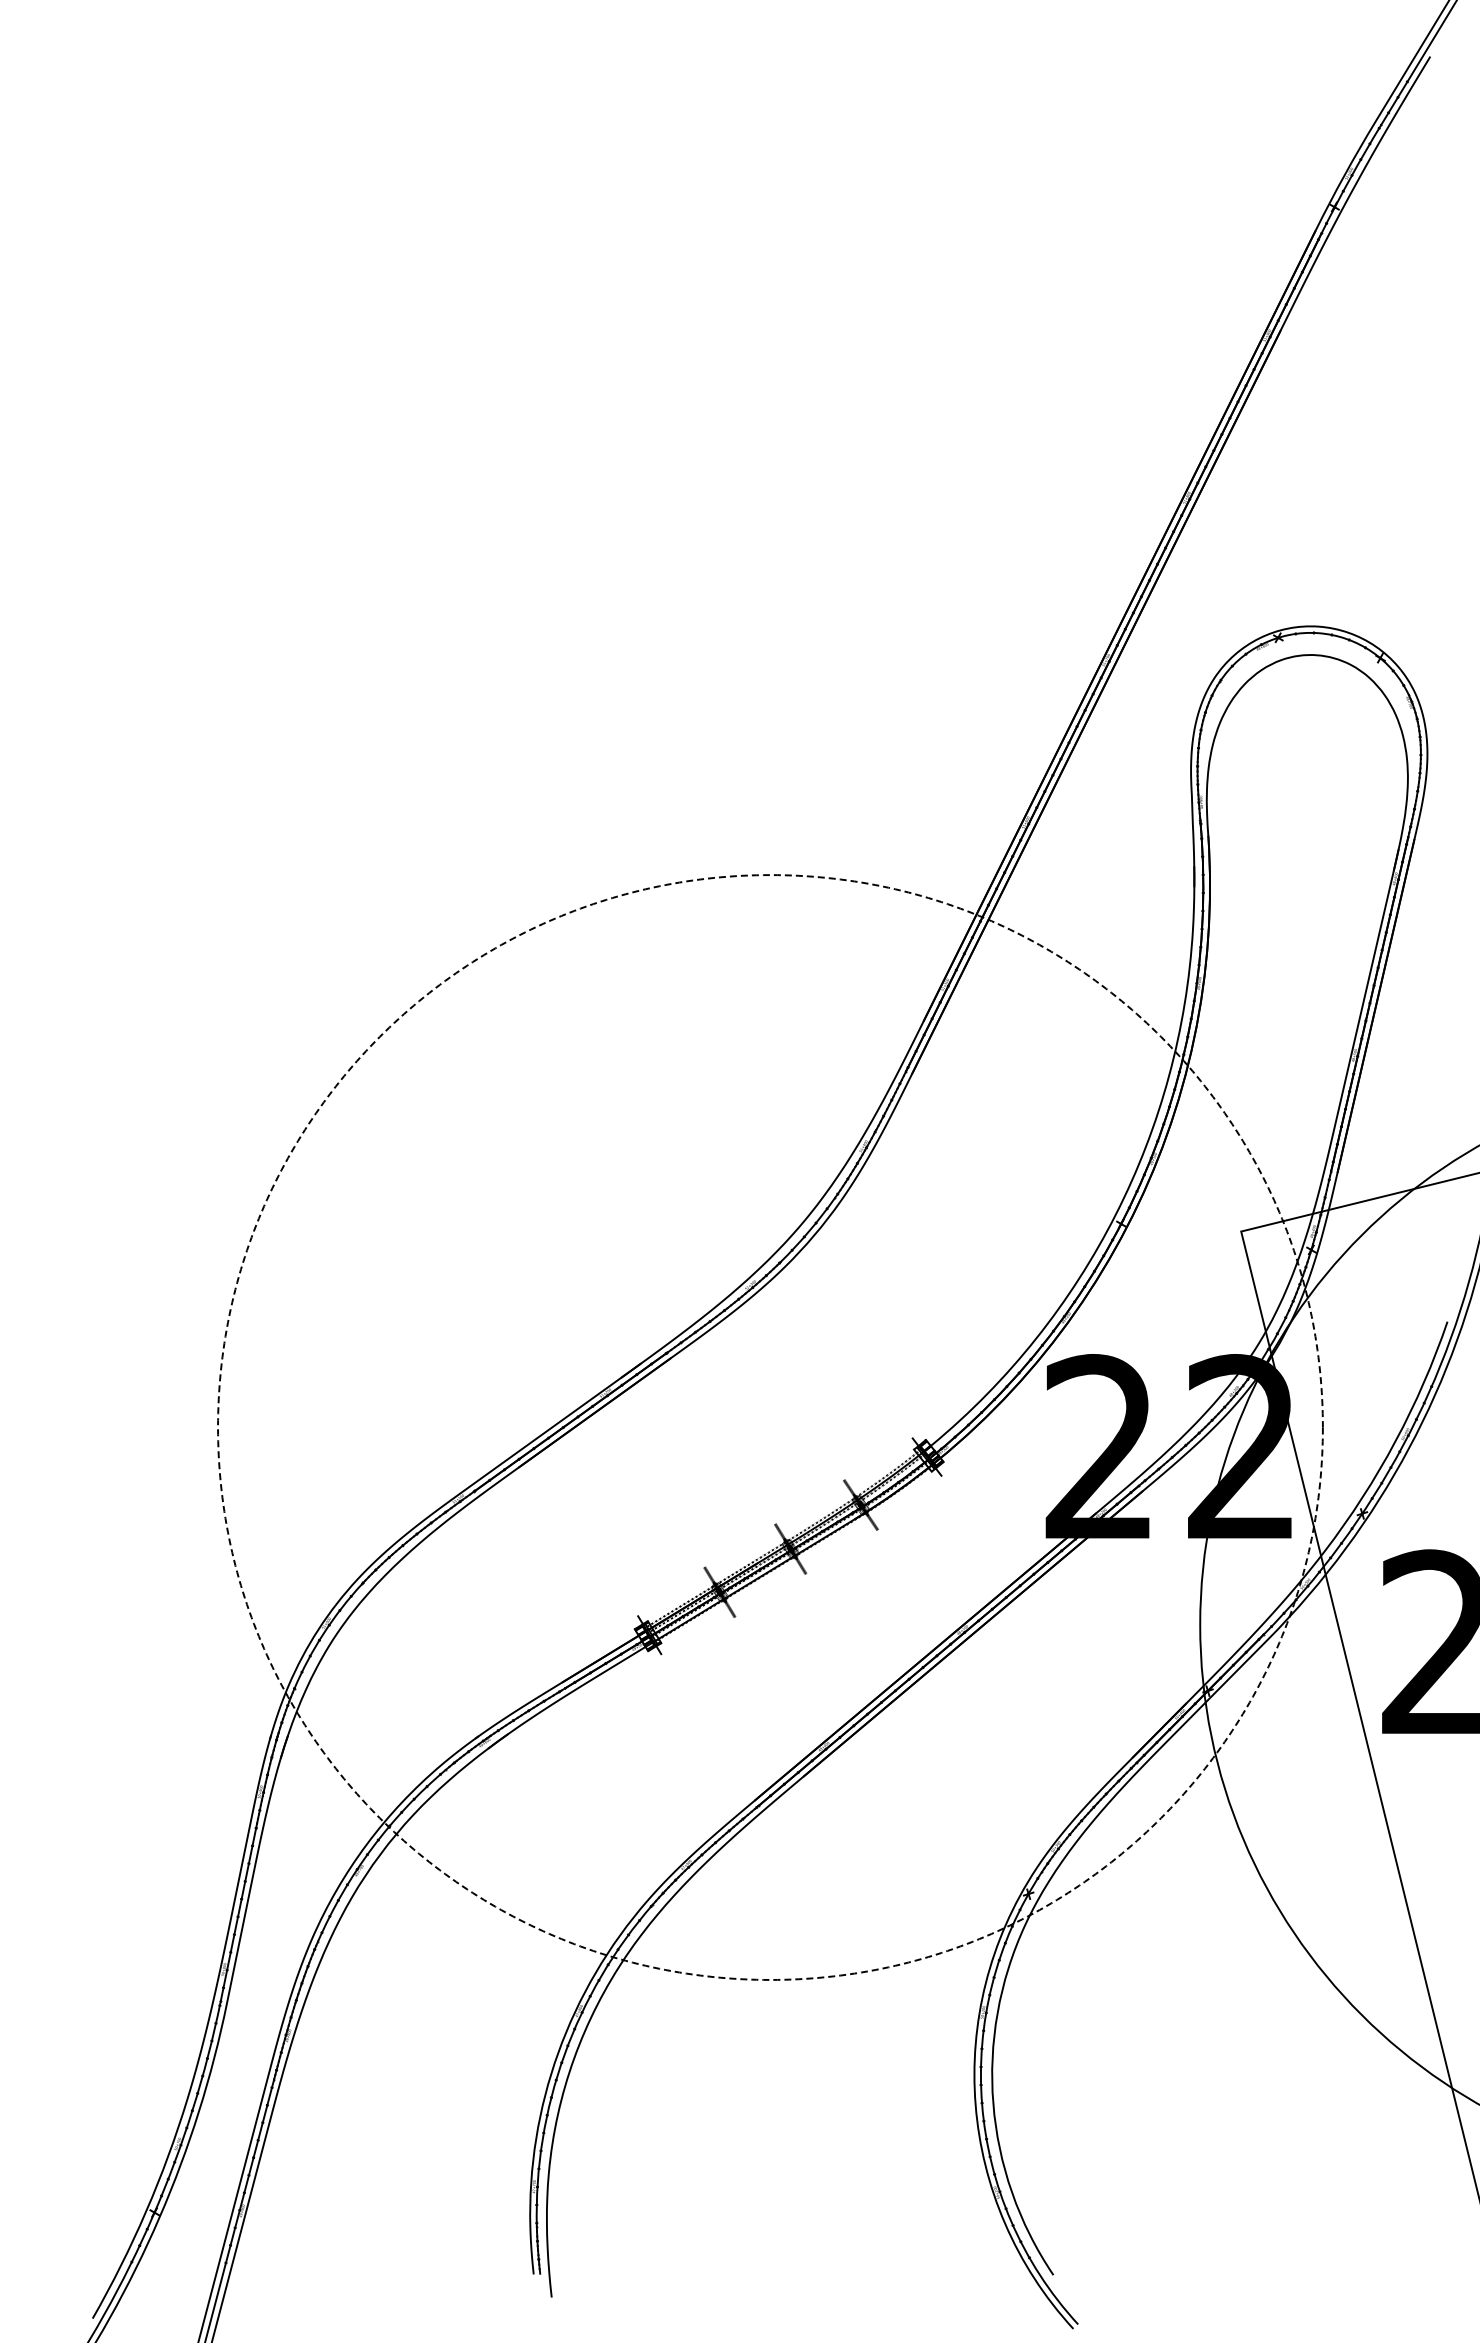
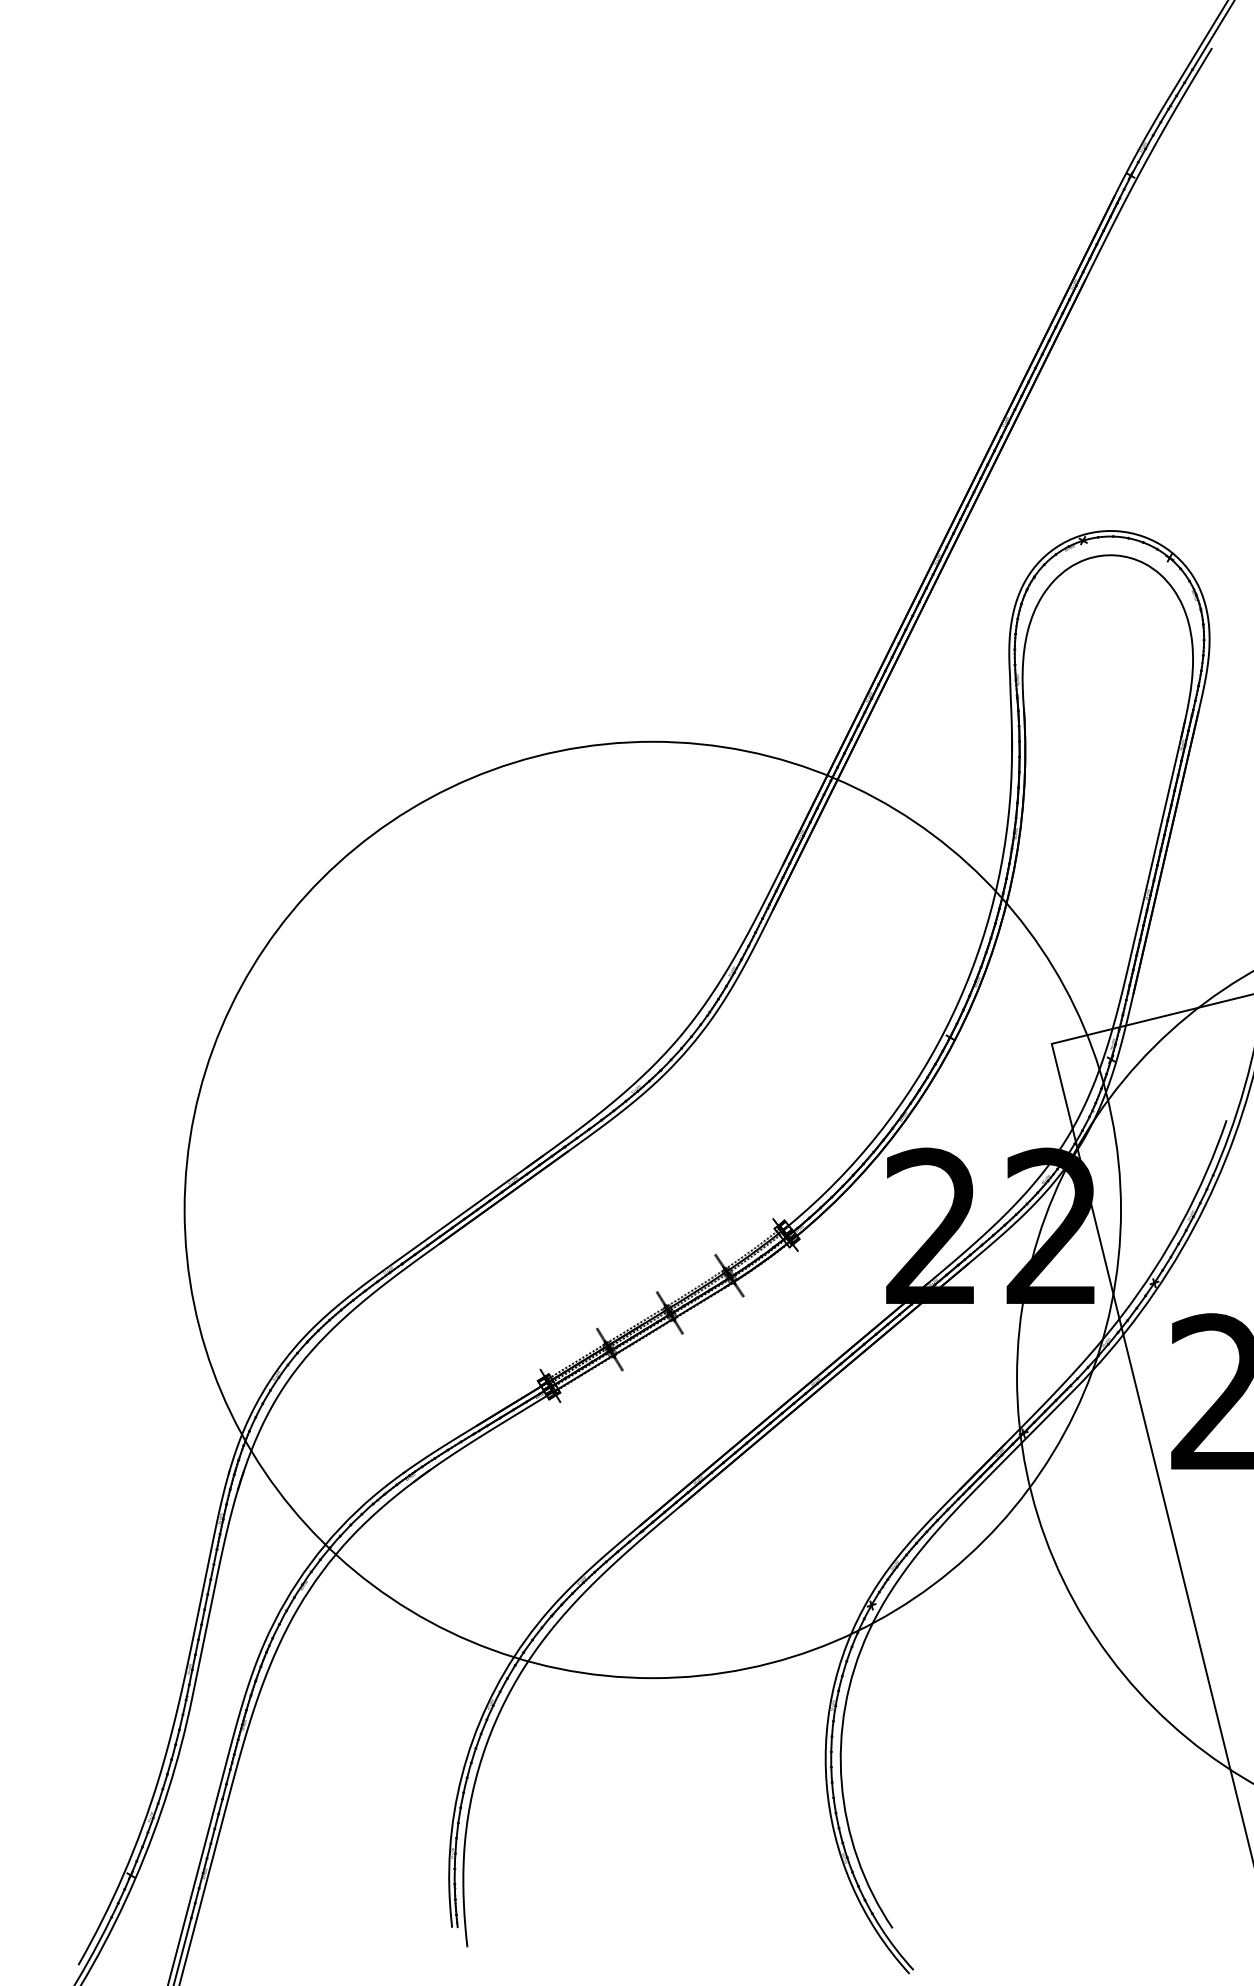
circle: (770, 1427) -> (652, 1209), dashed -> solid

